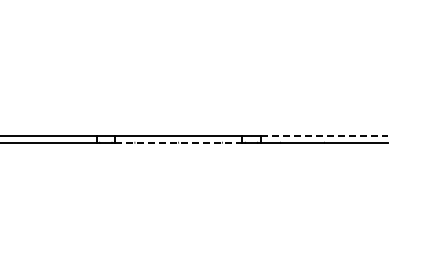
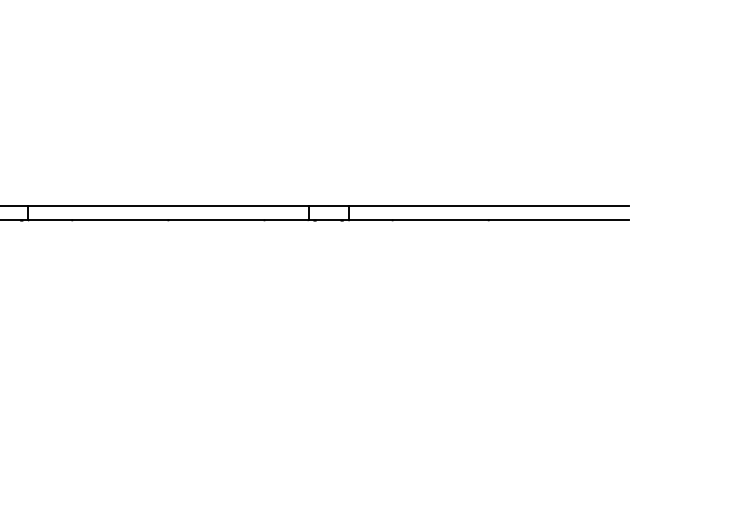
line: (324, 136) -> (489, 206), dashed -> solid
line: (178, 142) -> (168, 220), dashed -> solid

